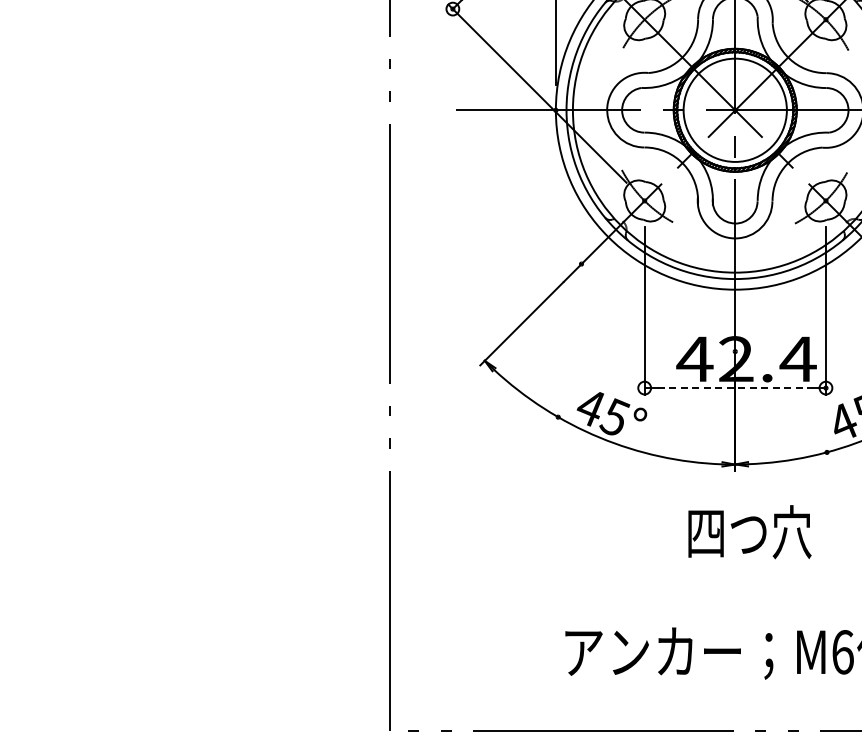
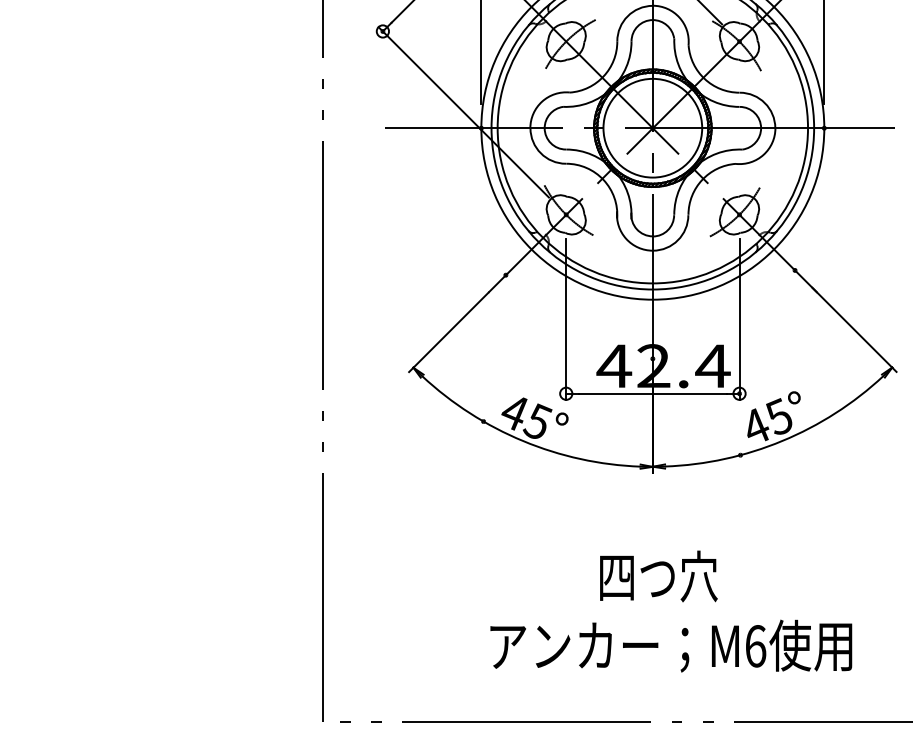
line: (735, 387) -> (653, 393), dashed -> solid
text: (749, 532) -> (658, 576), moved

